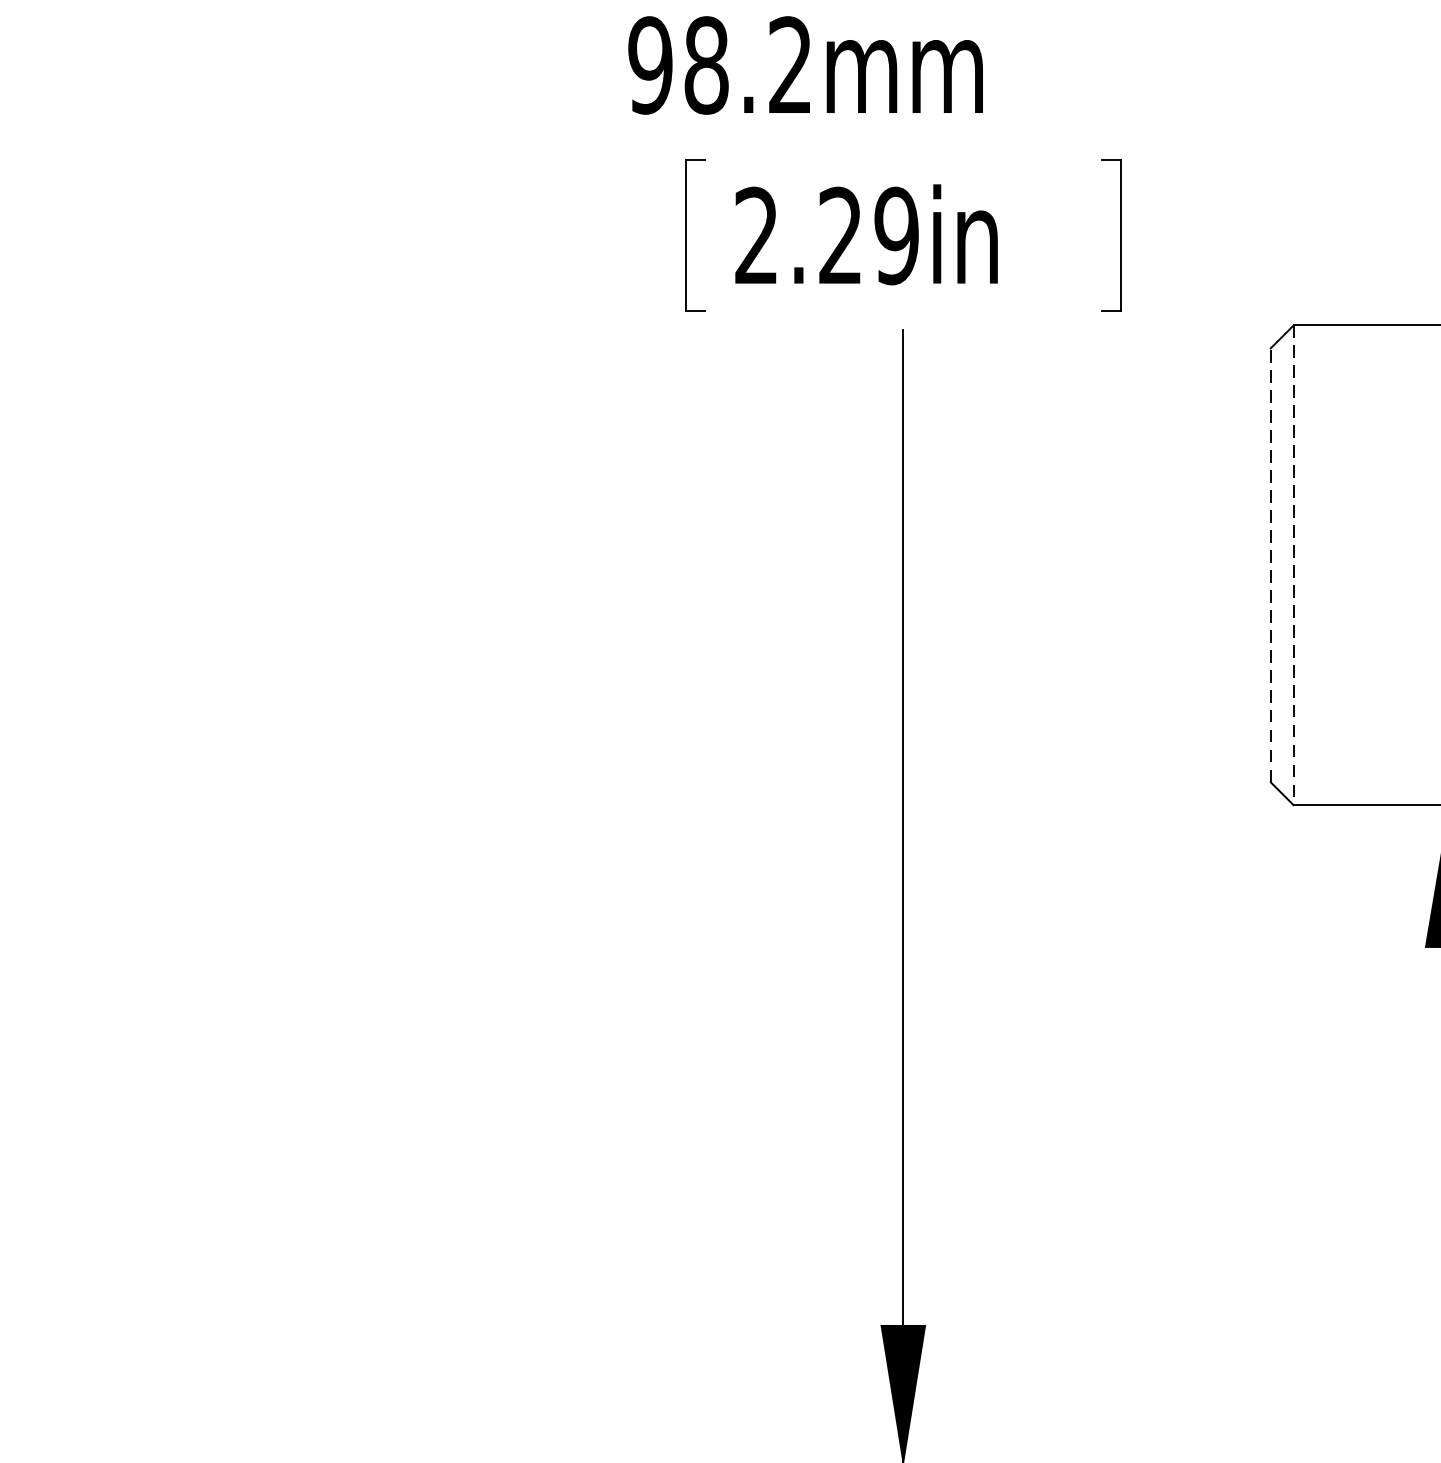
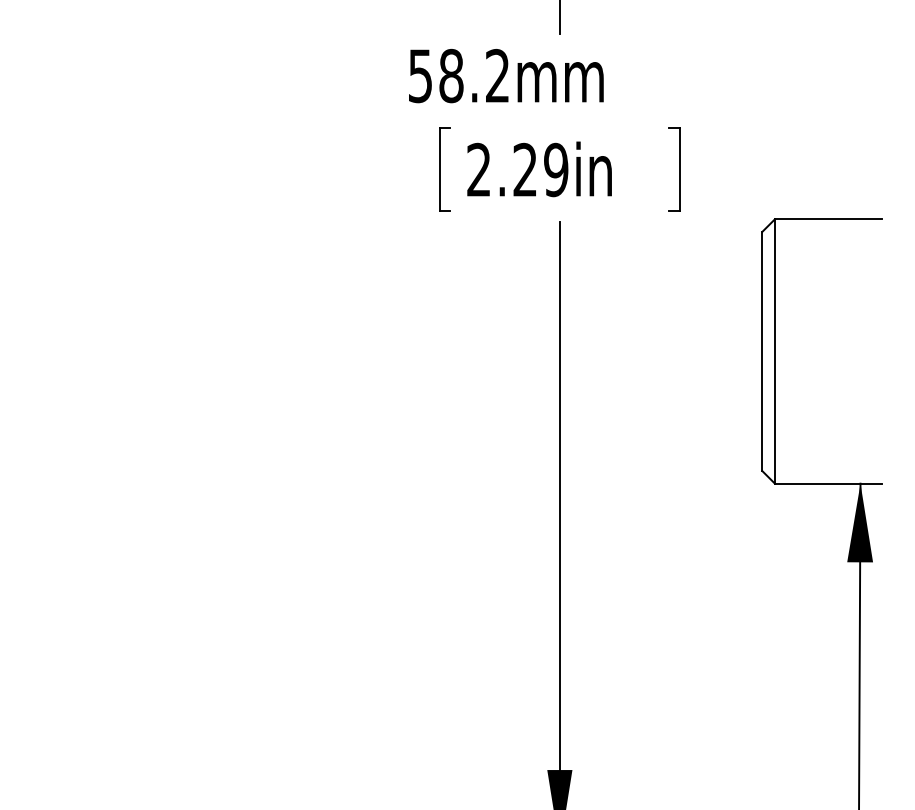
text: (650, 64) -> (420, 75), 98.2mm -> 58.2mm
line: (1271, 565) -> (762, 351), dashed -> solid
line: (1292, 565) -> (774, 351), dashed -> solid

